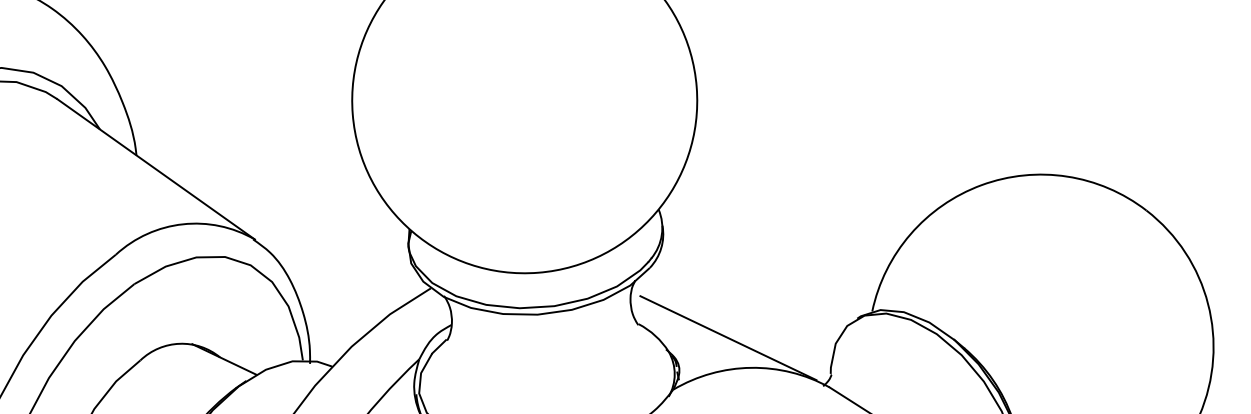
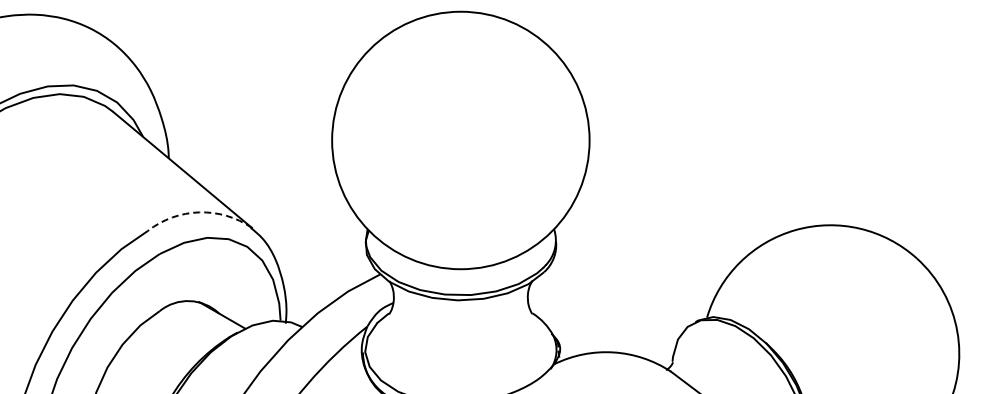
arc: (183, 224) -> (199, 212), solid -> dashed
line: (728, 337) -> (598, 328), removed

